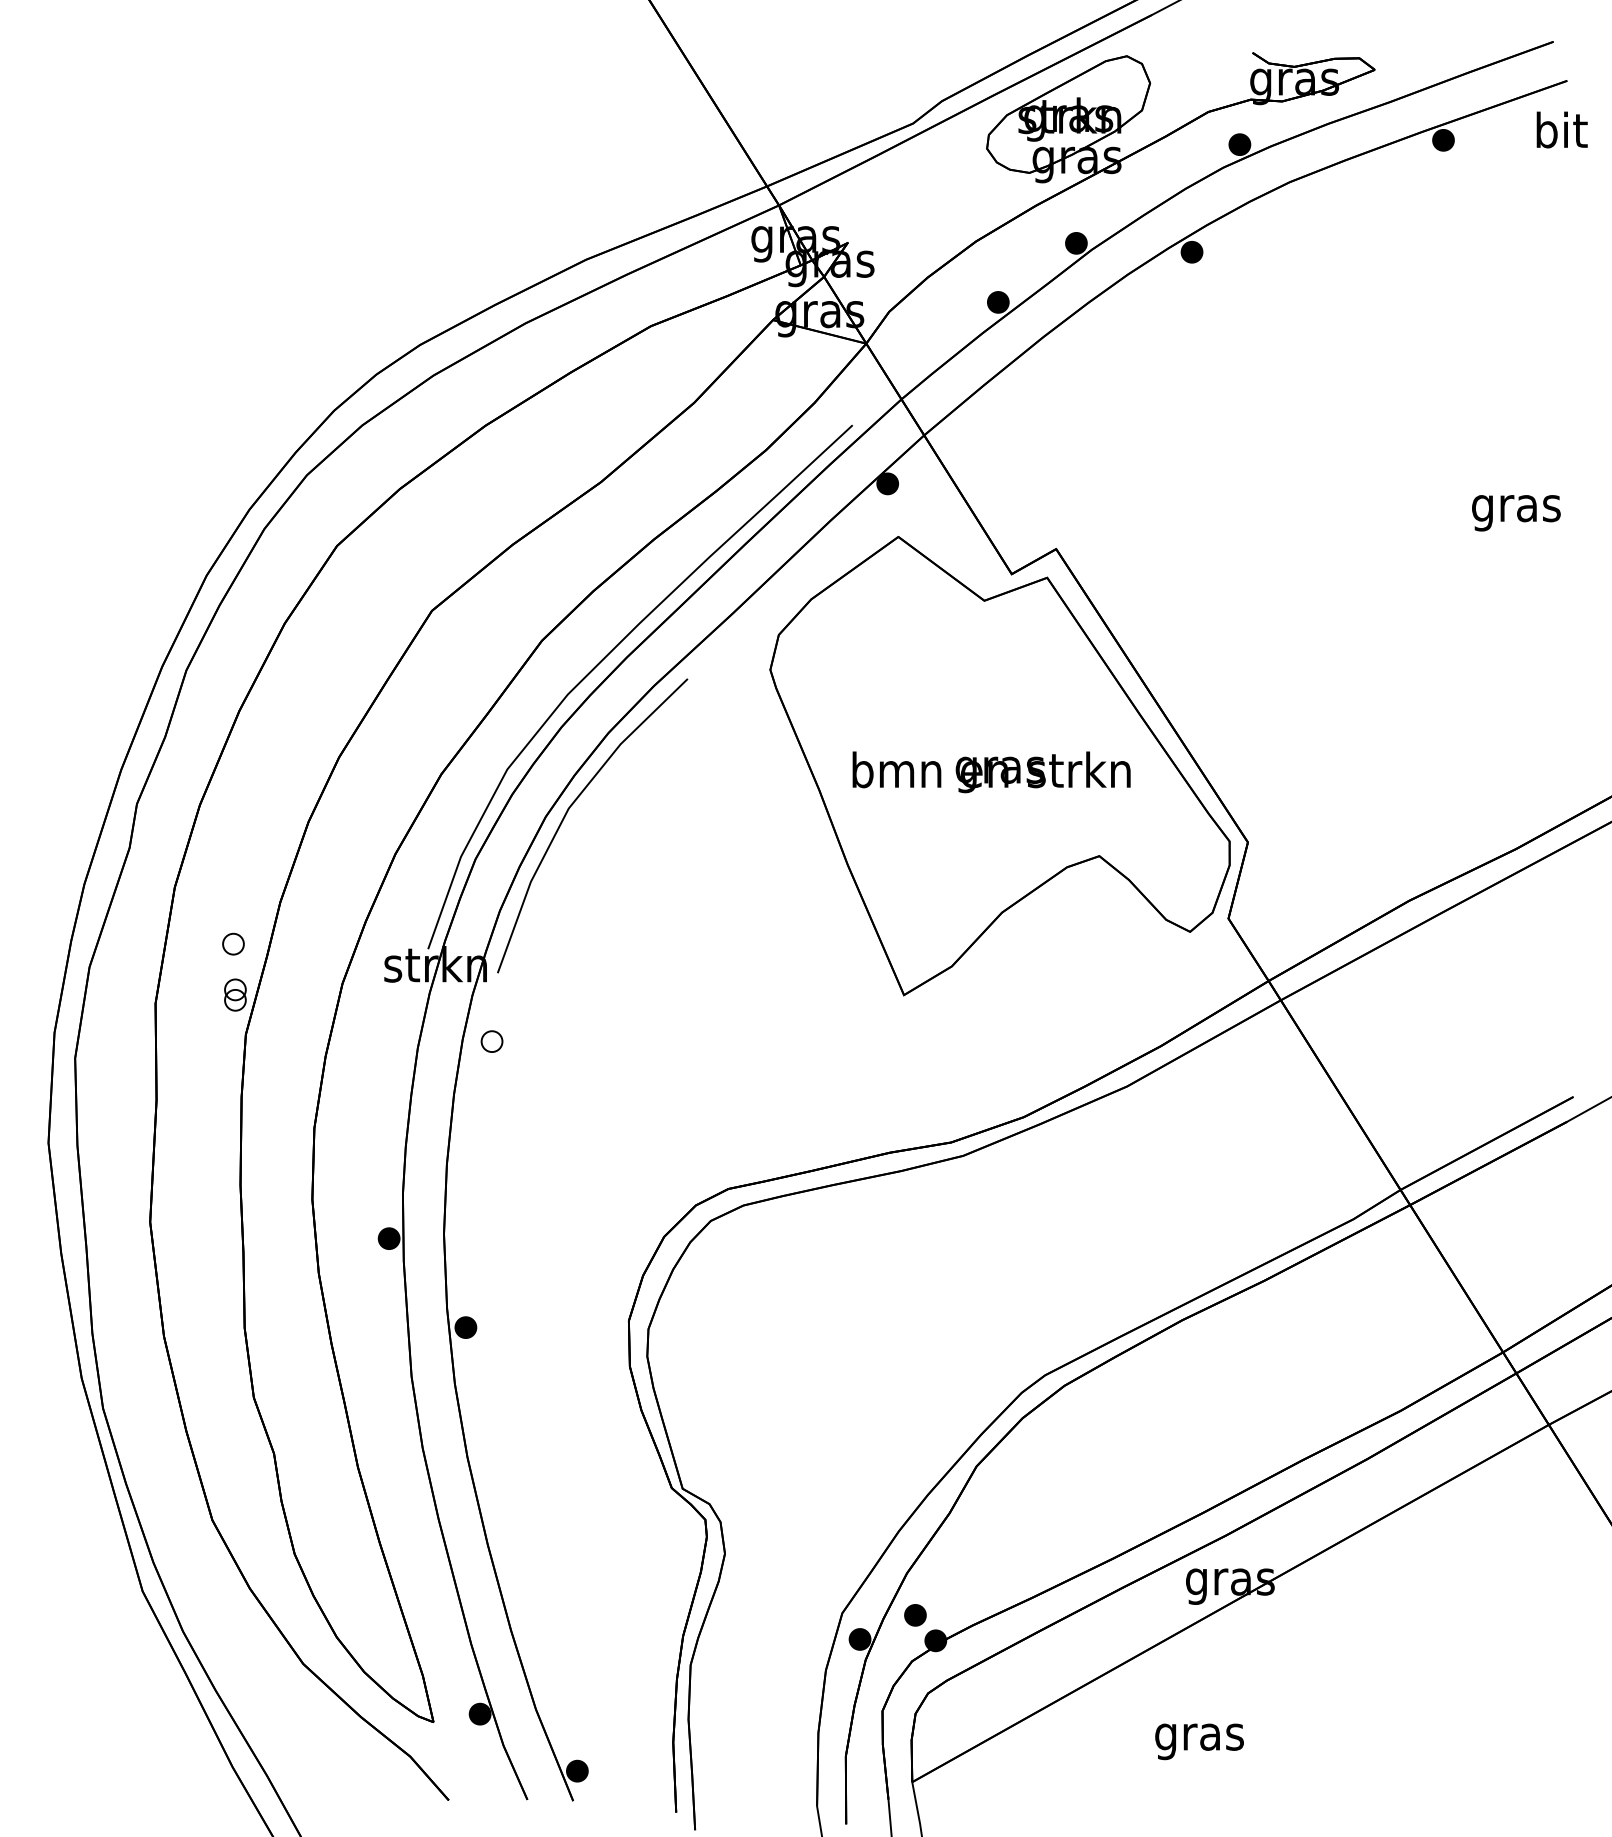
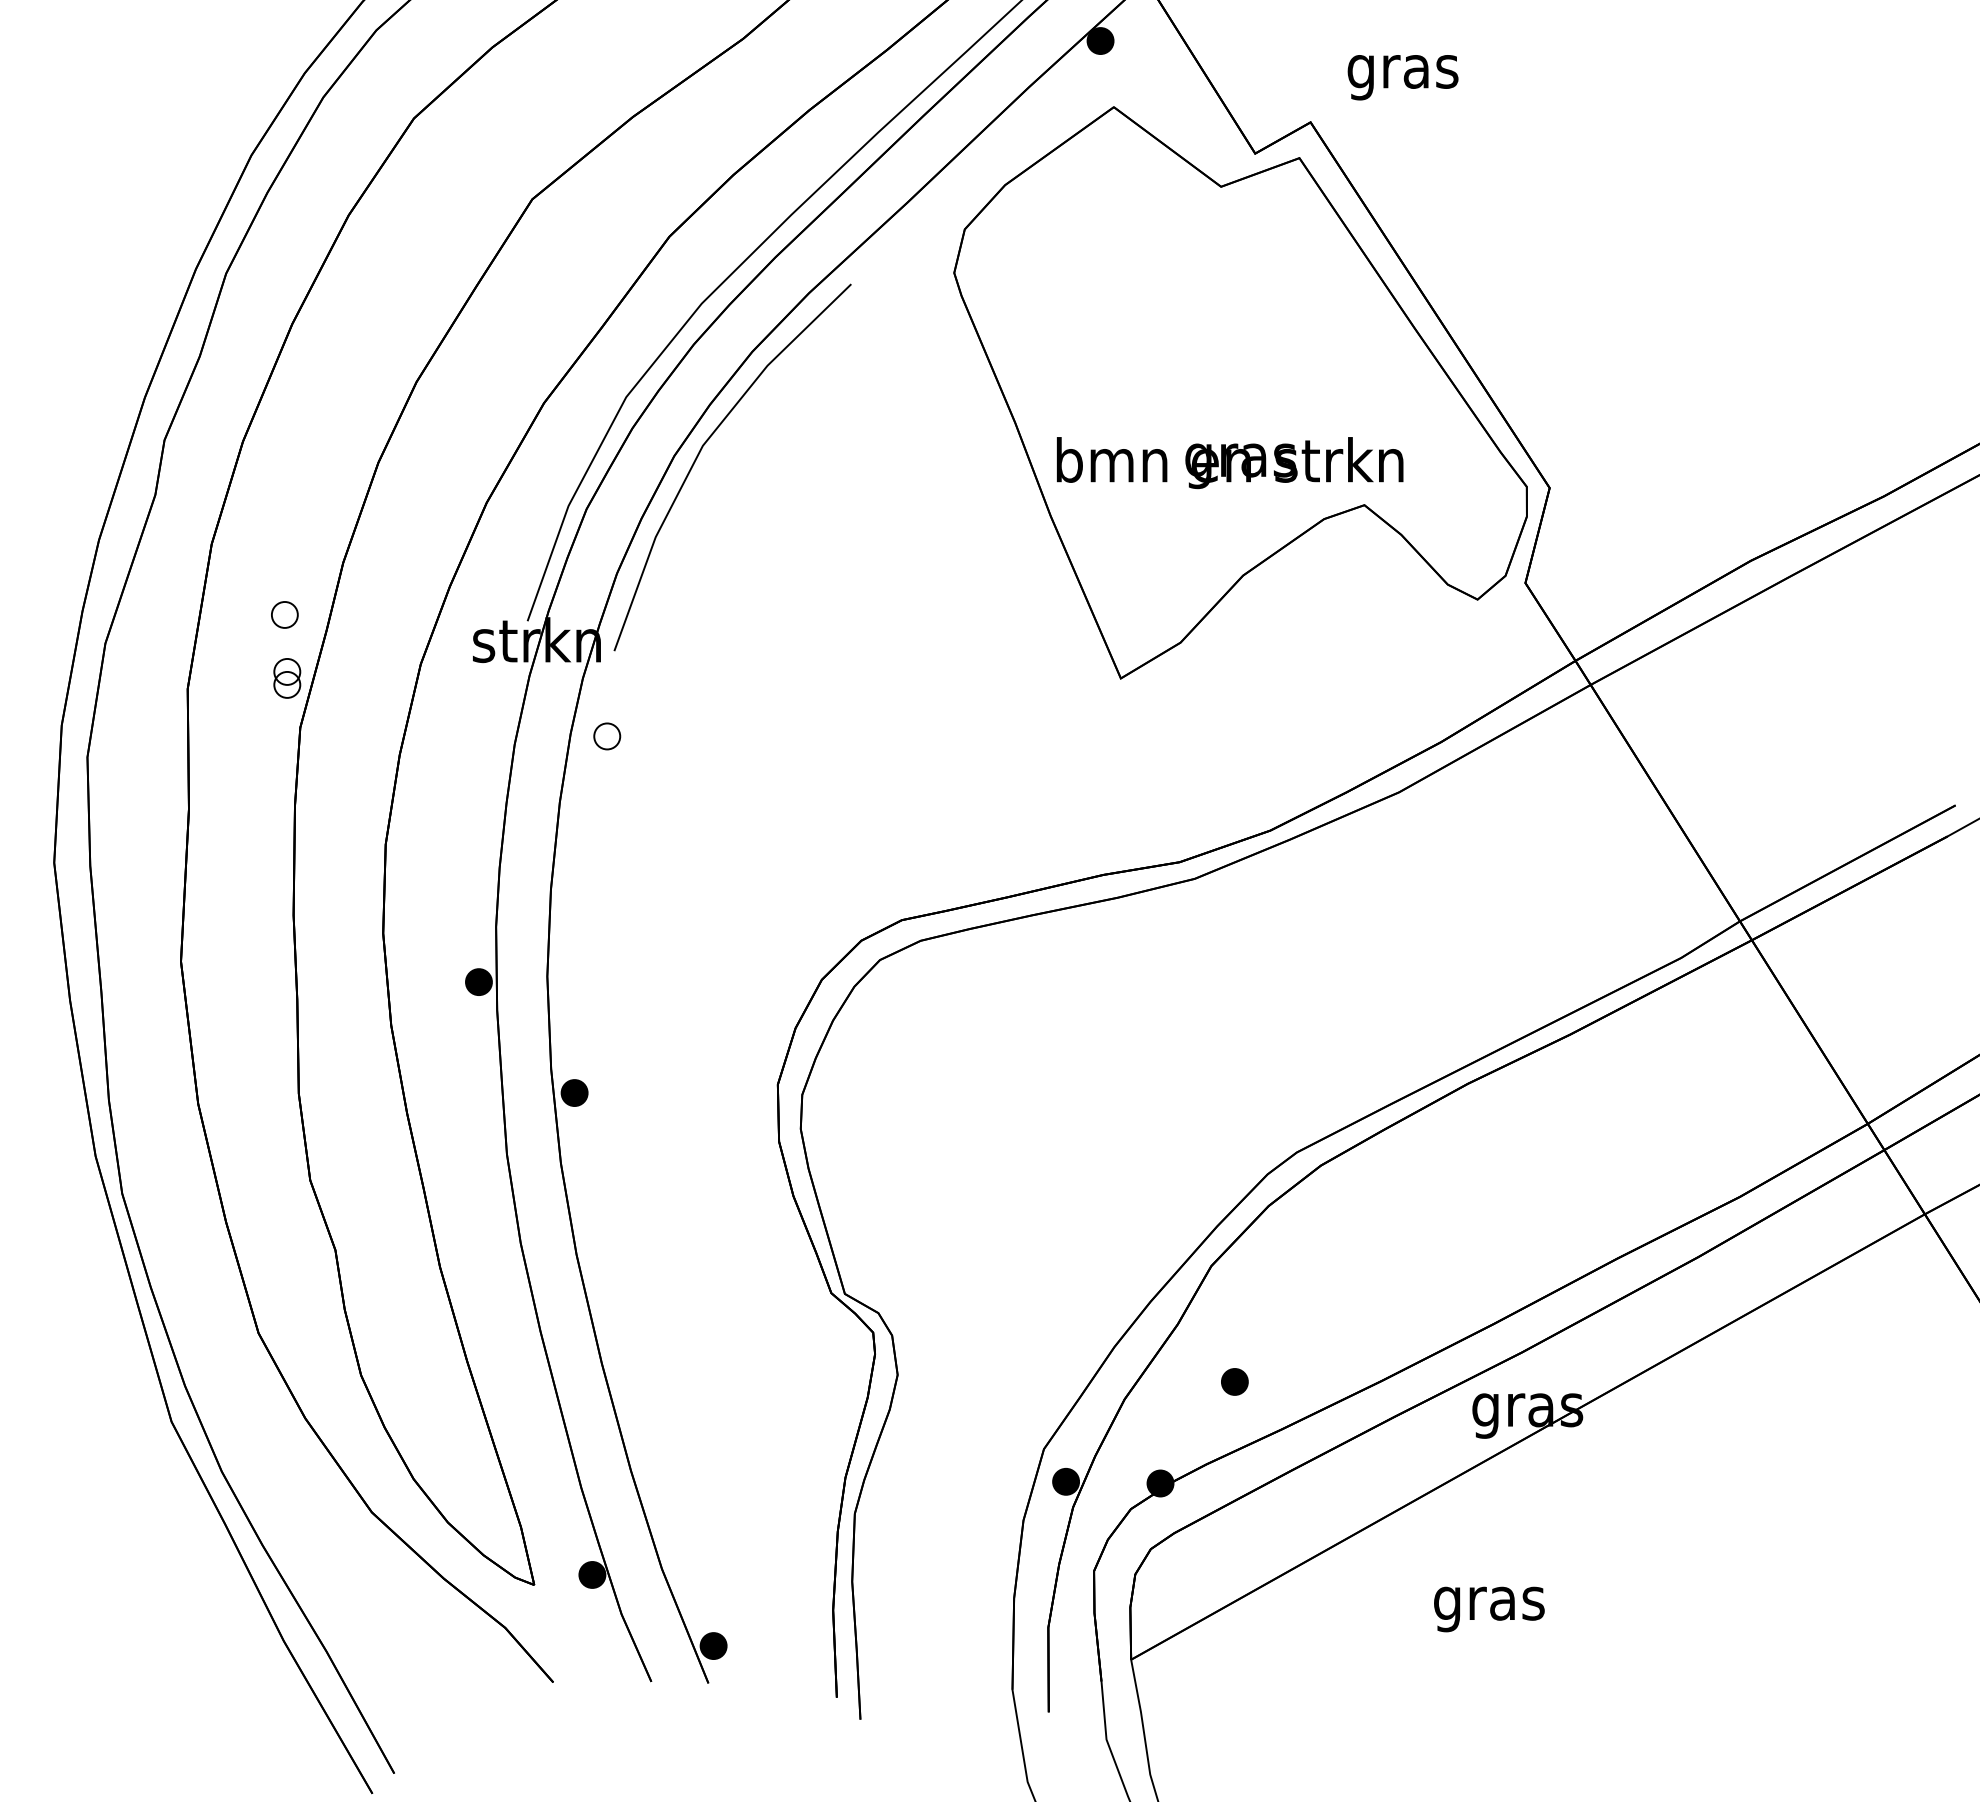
text: (1516, 513) -> (1403, 77), moved
text: (991, 772) -> (1229, 463), moved
part: (915, 1615) -> (1234, 1382), moved

